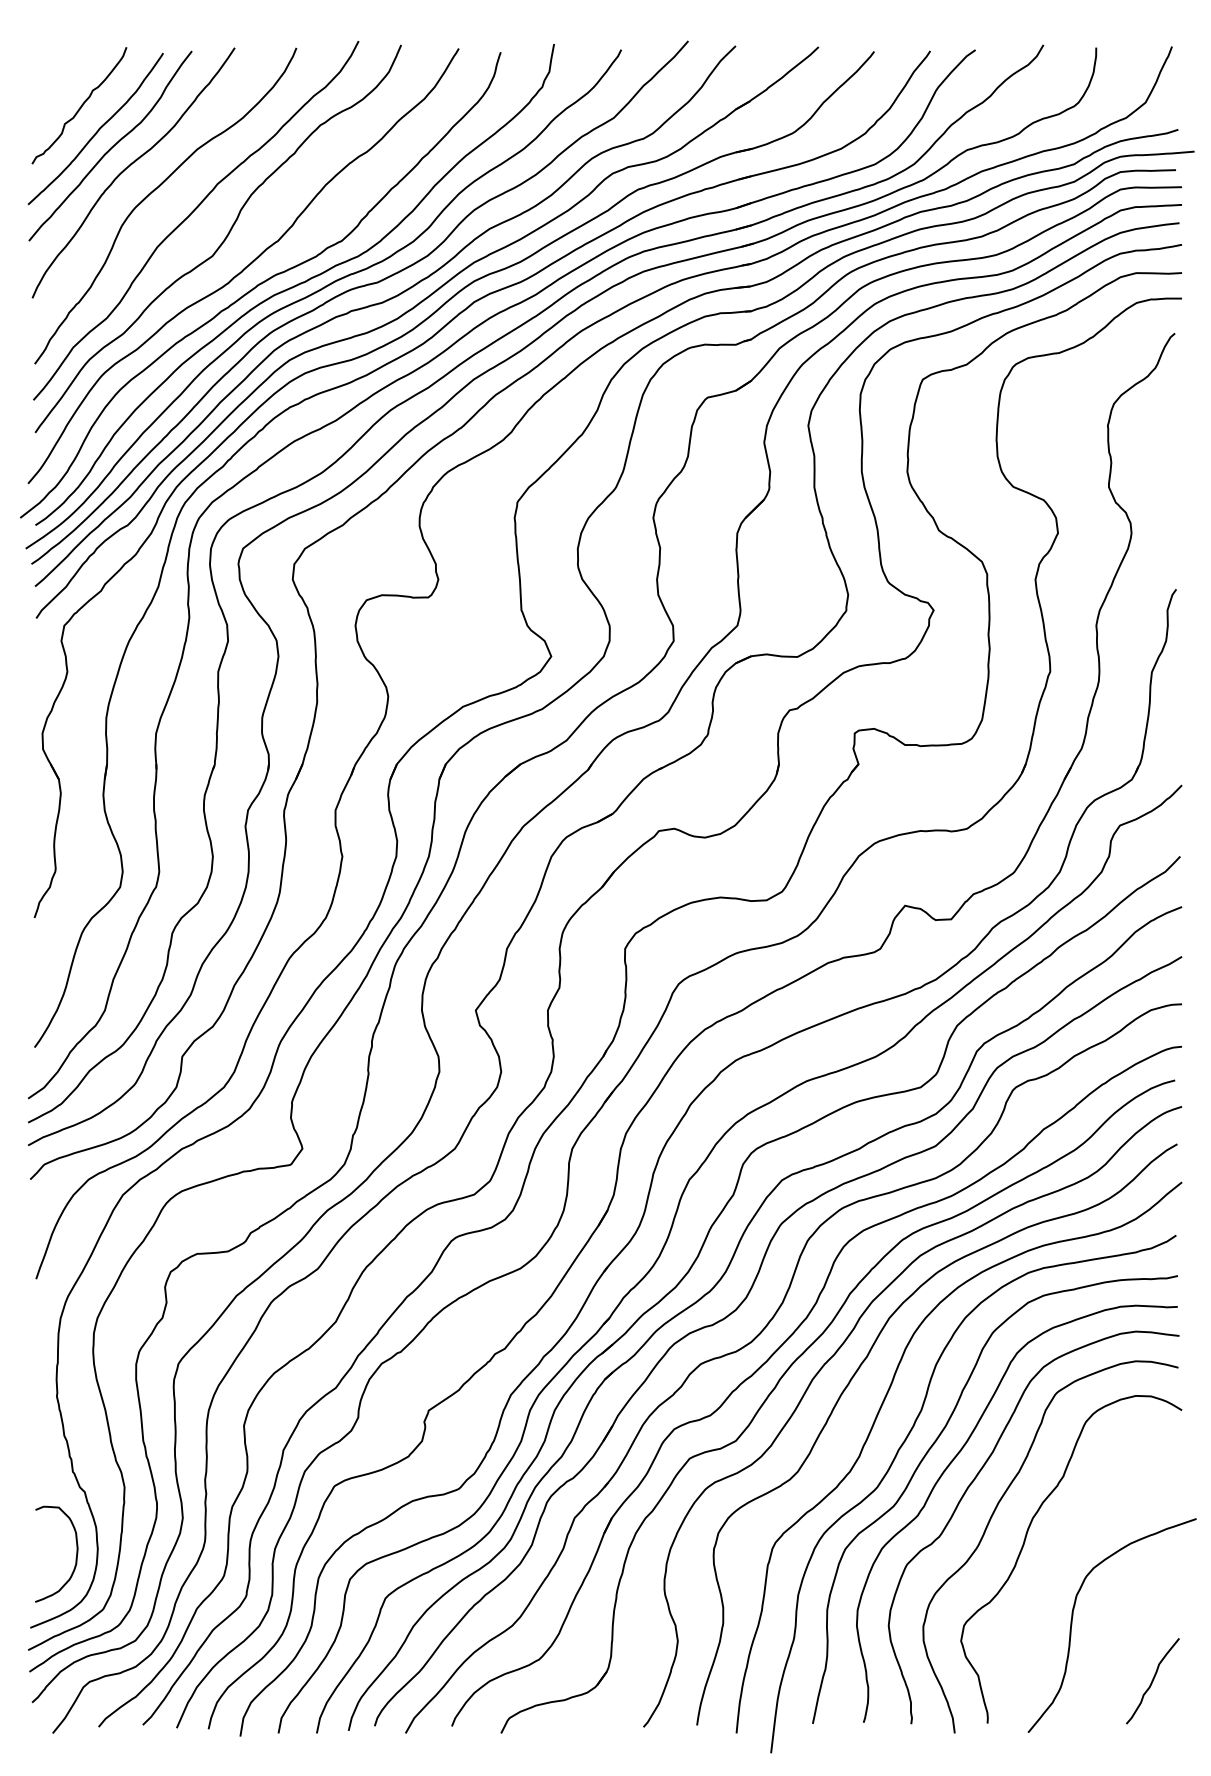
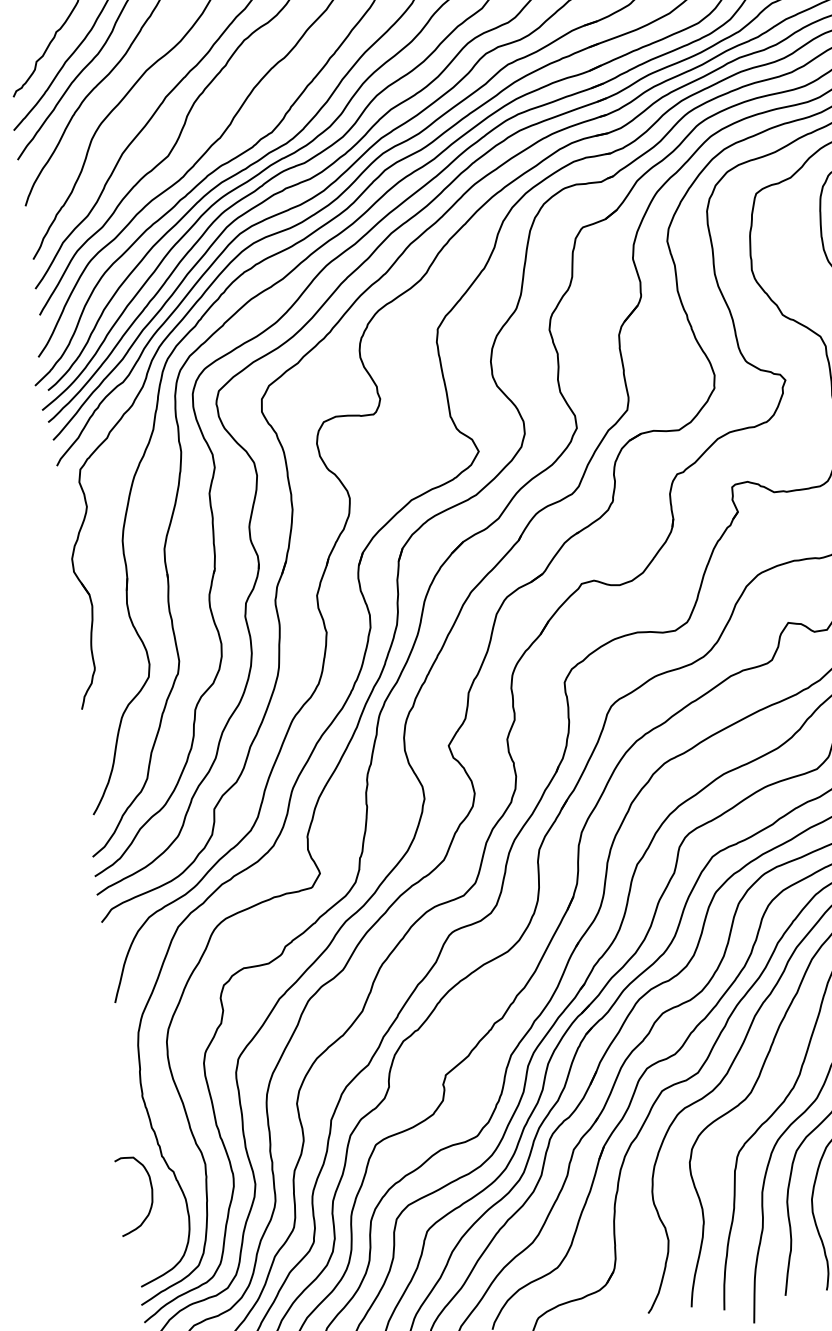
curve: (75, 1558) -> (151, 1197), moved

